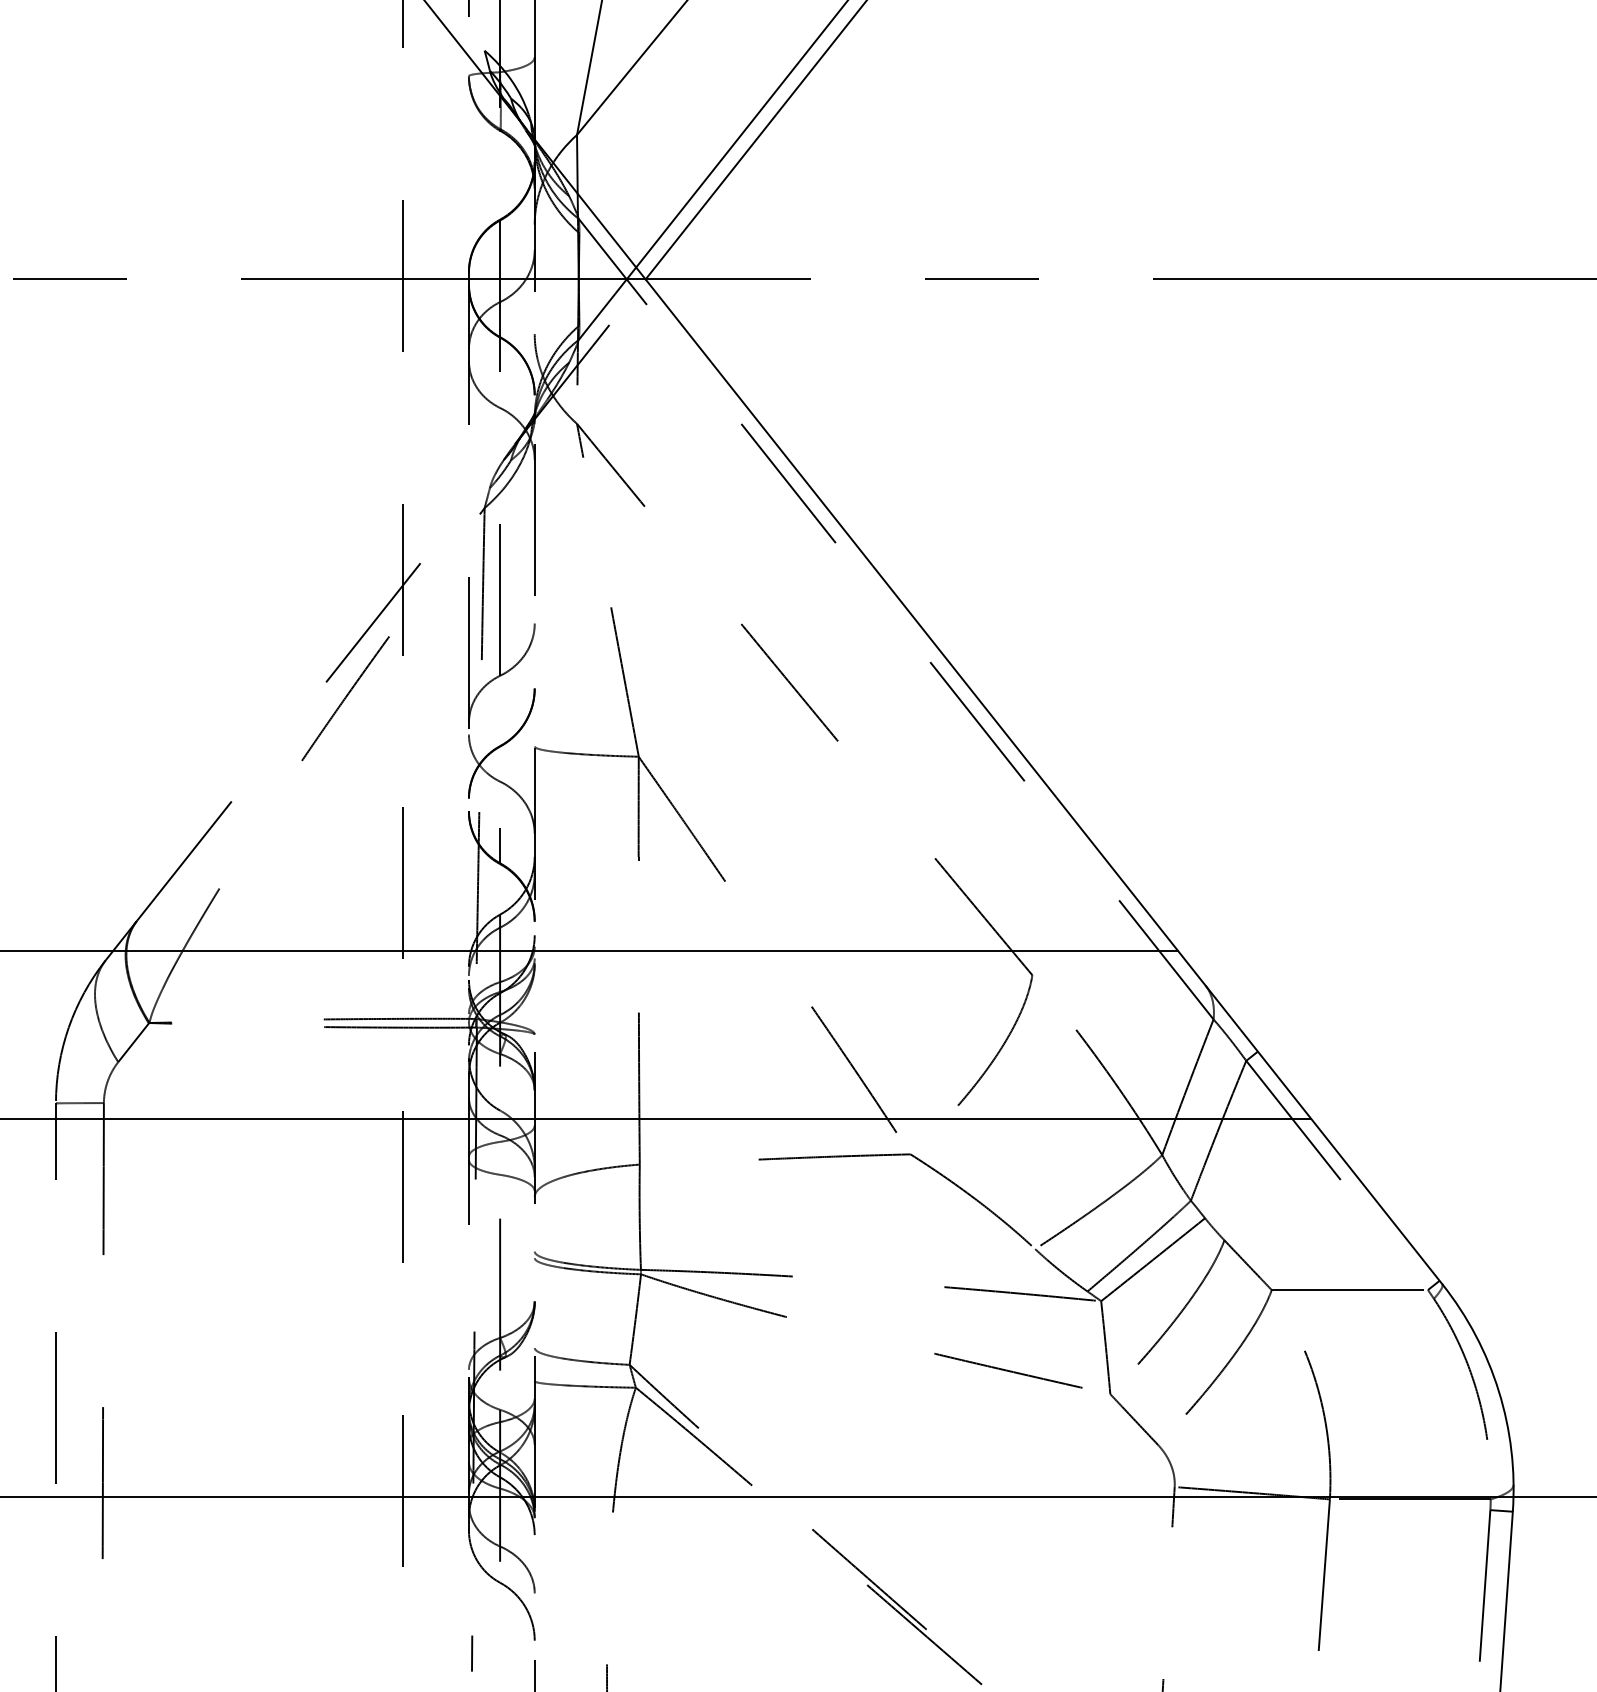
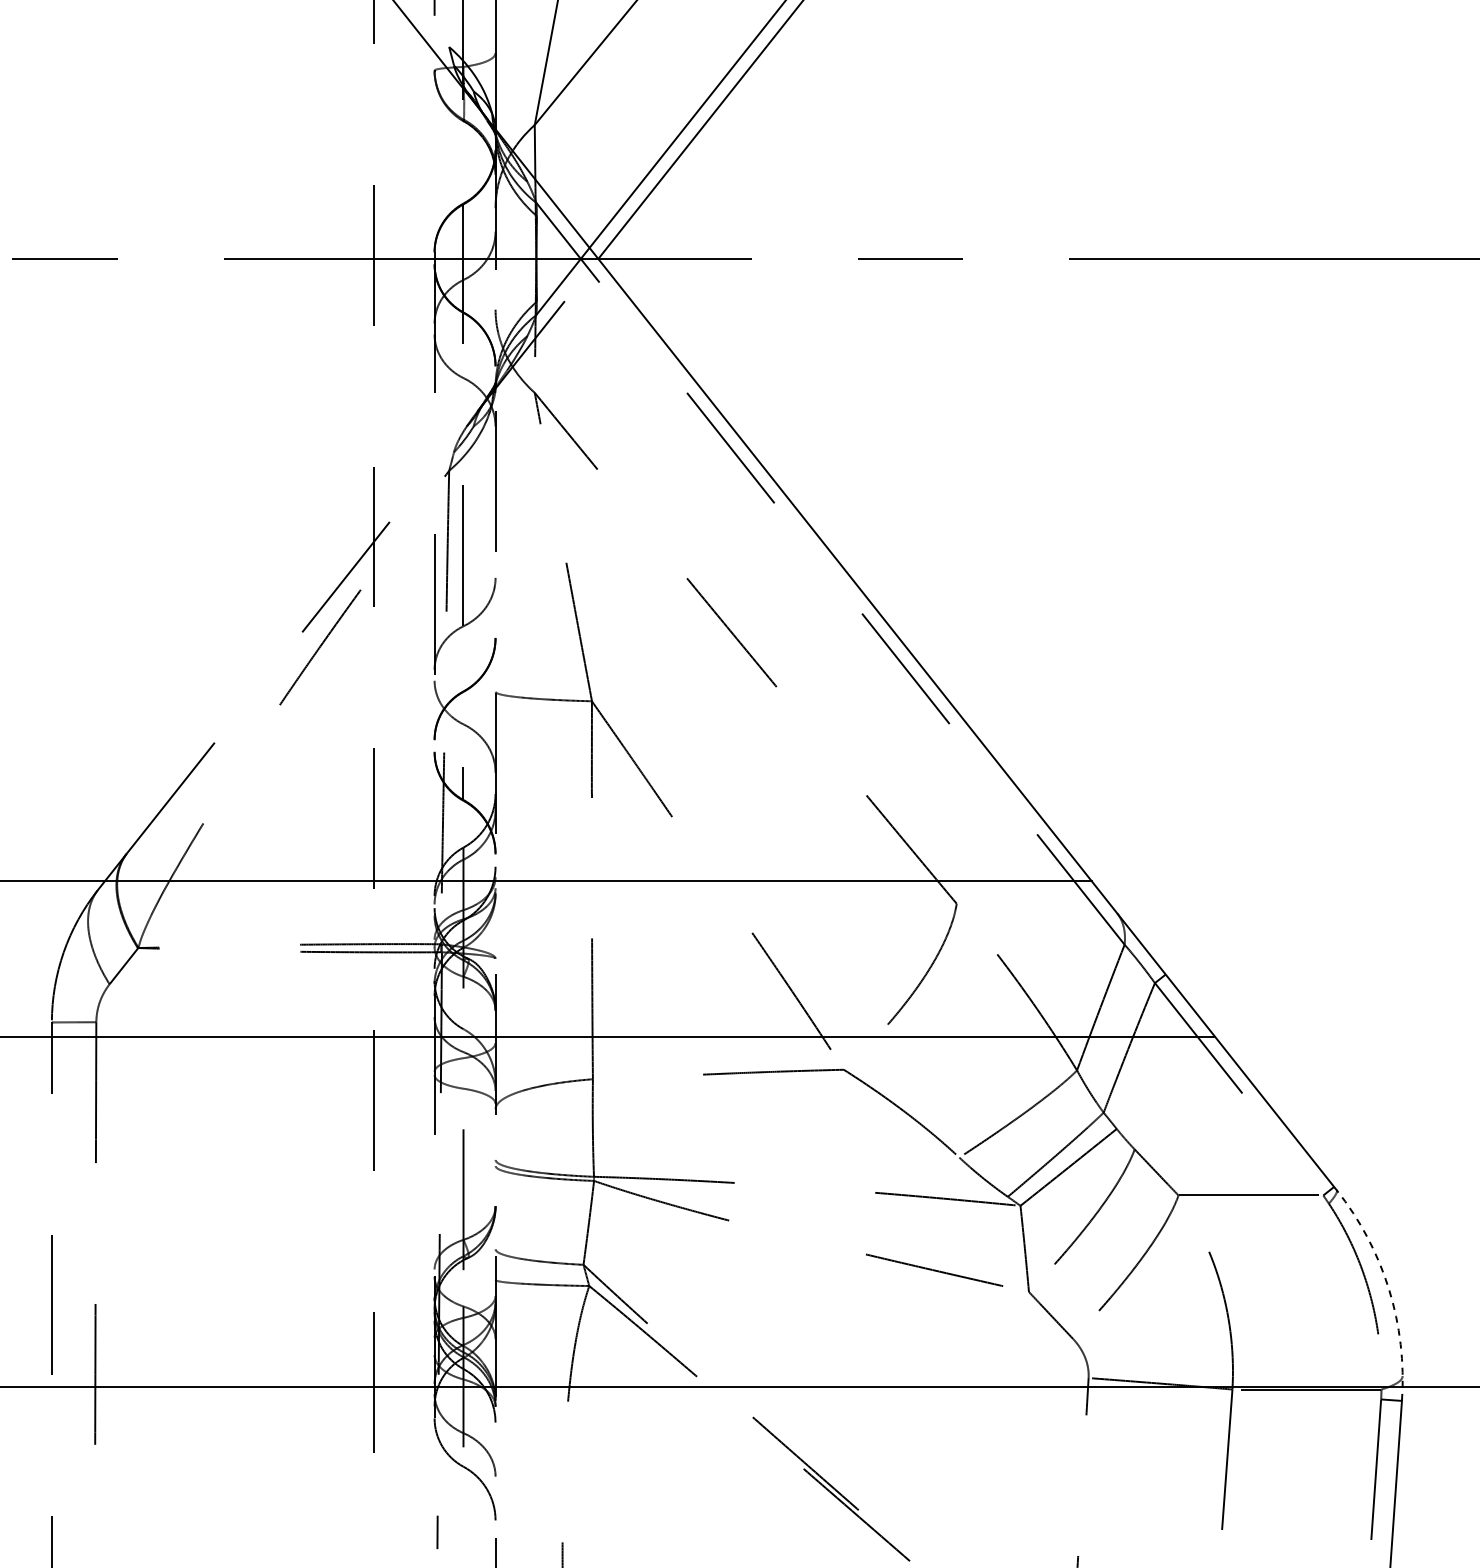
arc: (1499, 1391) -> (1389, 1289), solid -> dashed

